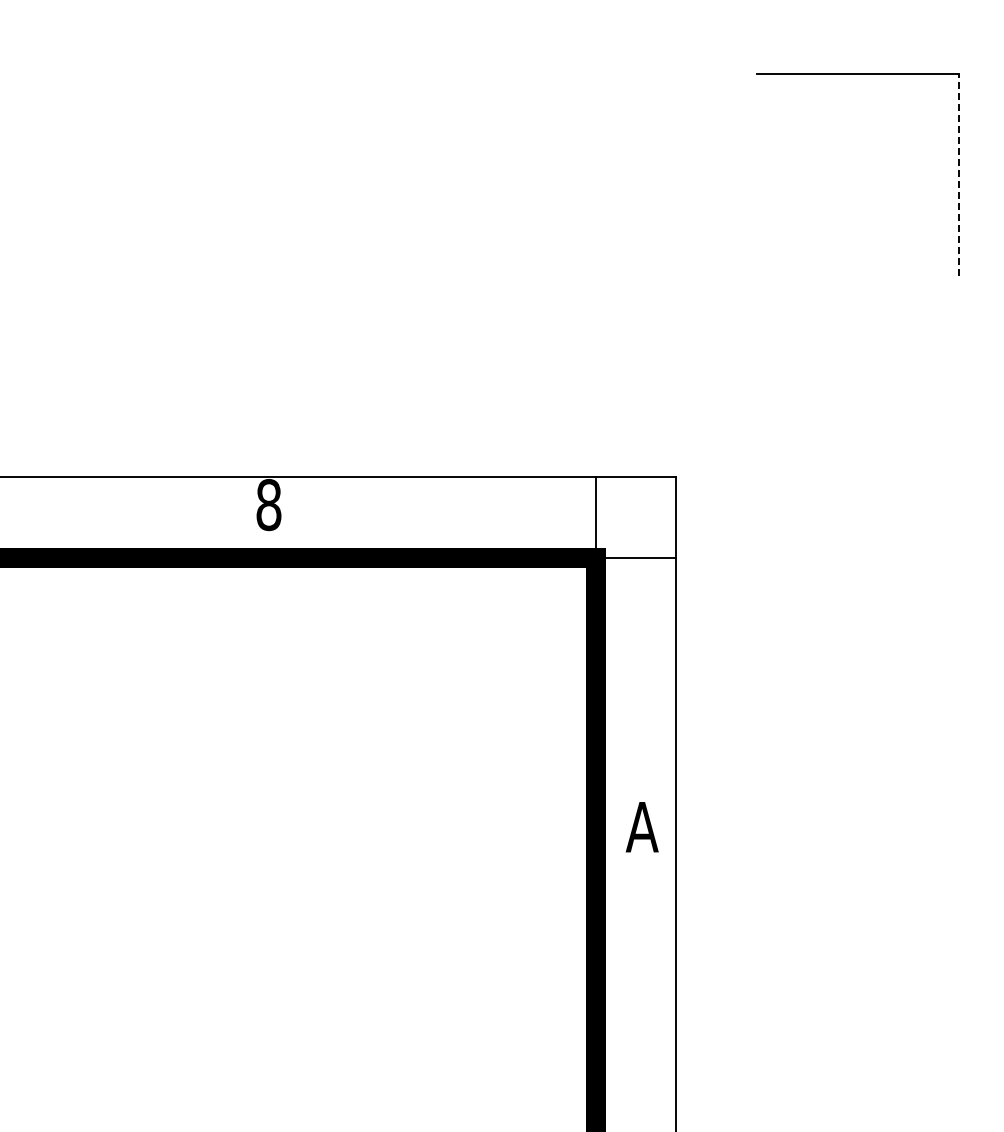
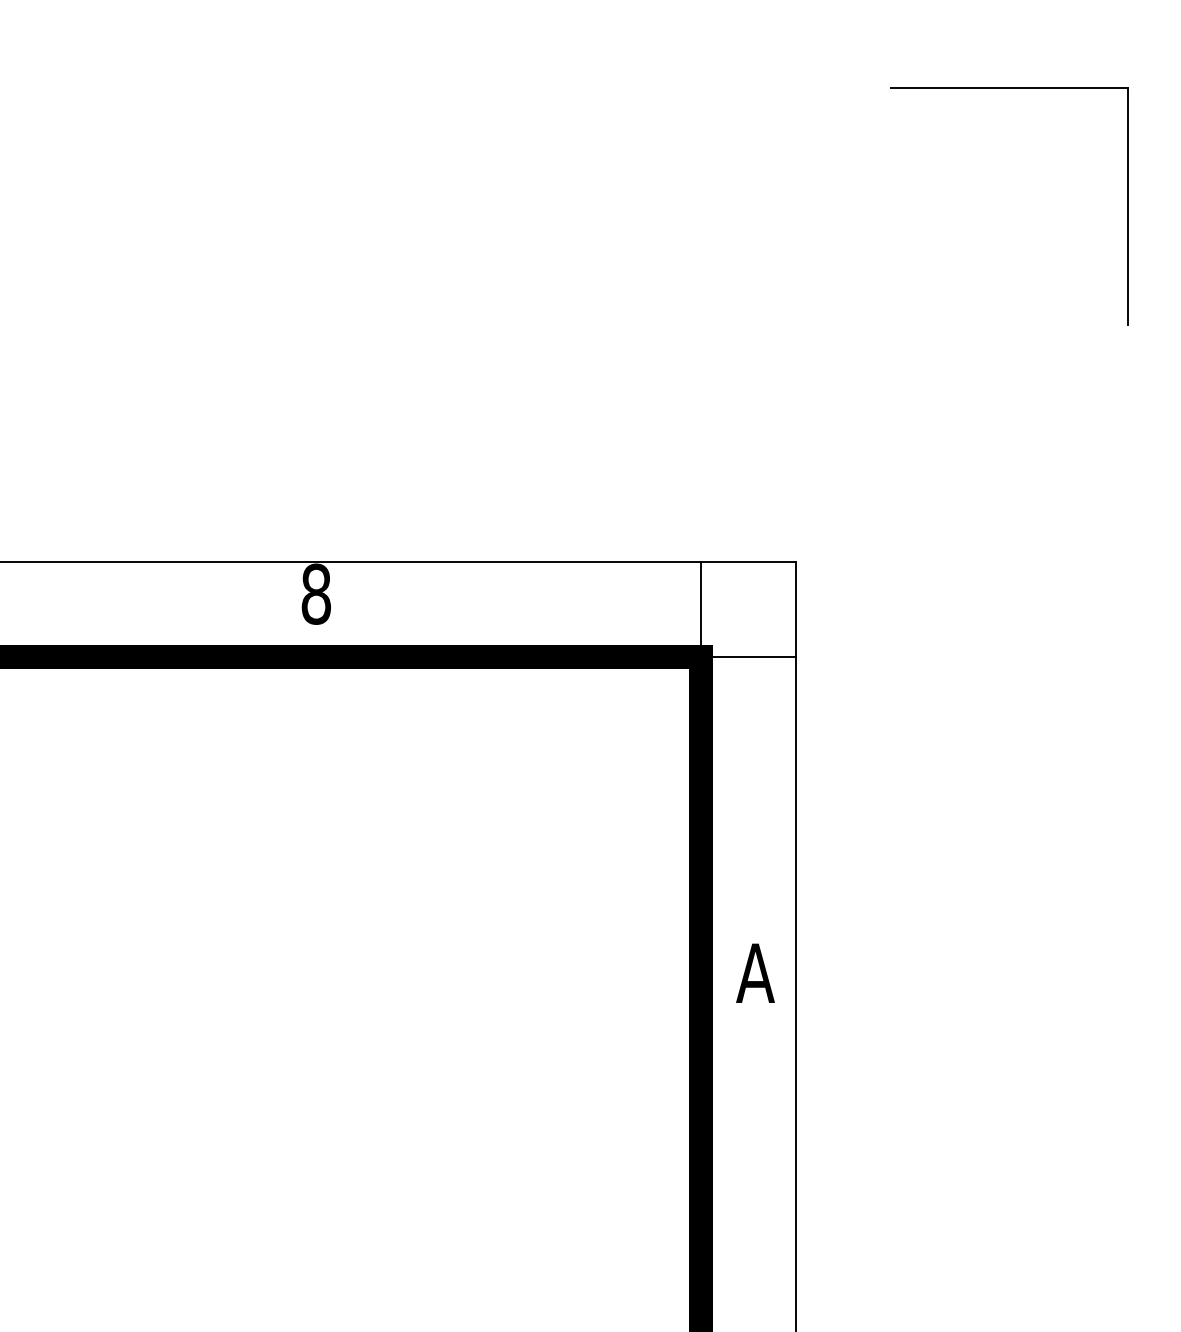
line: (958, 175) -> (1127, 206), dashed -> solid

